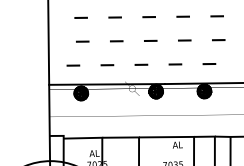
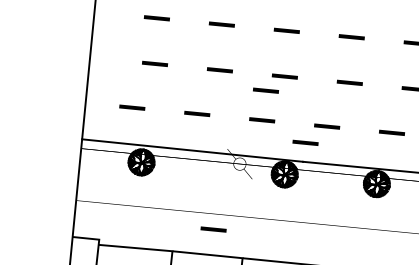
line: (141, 49) -> (265, 91), added
line: (164, 74) -> (304, 143), added
line: (122, 124) -> (213, 230), added

